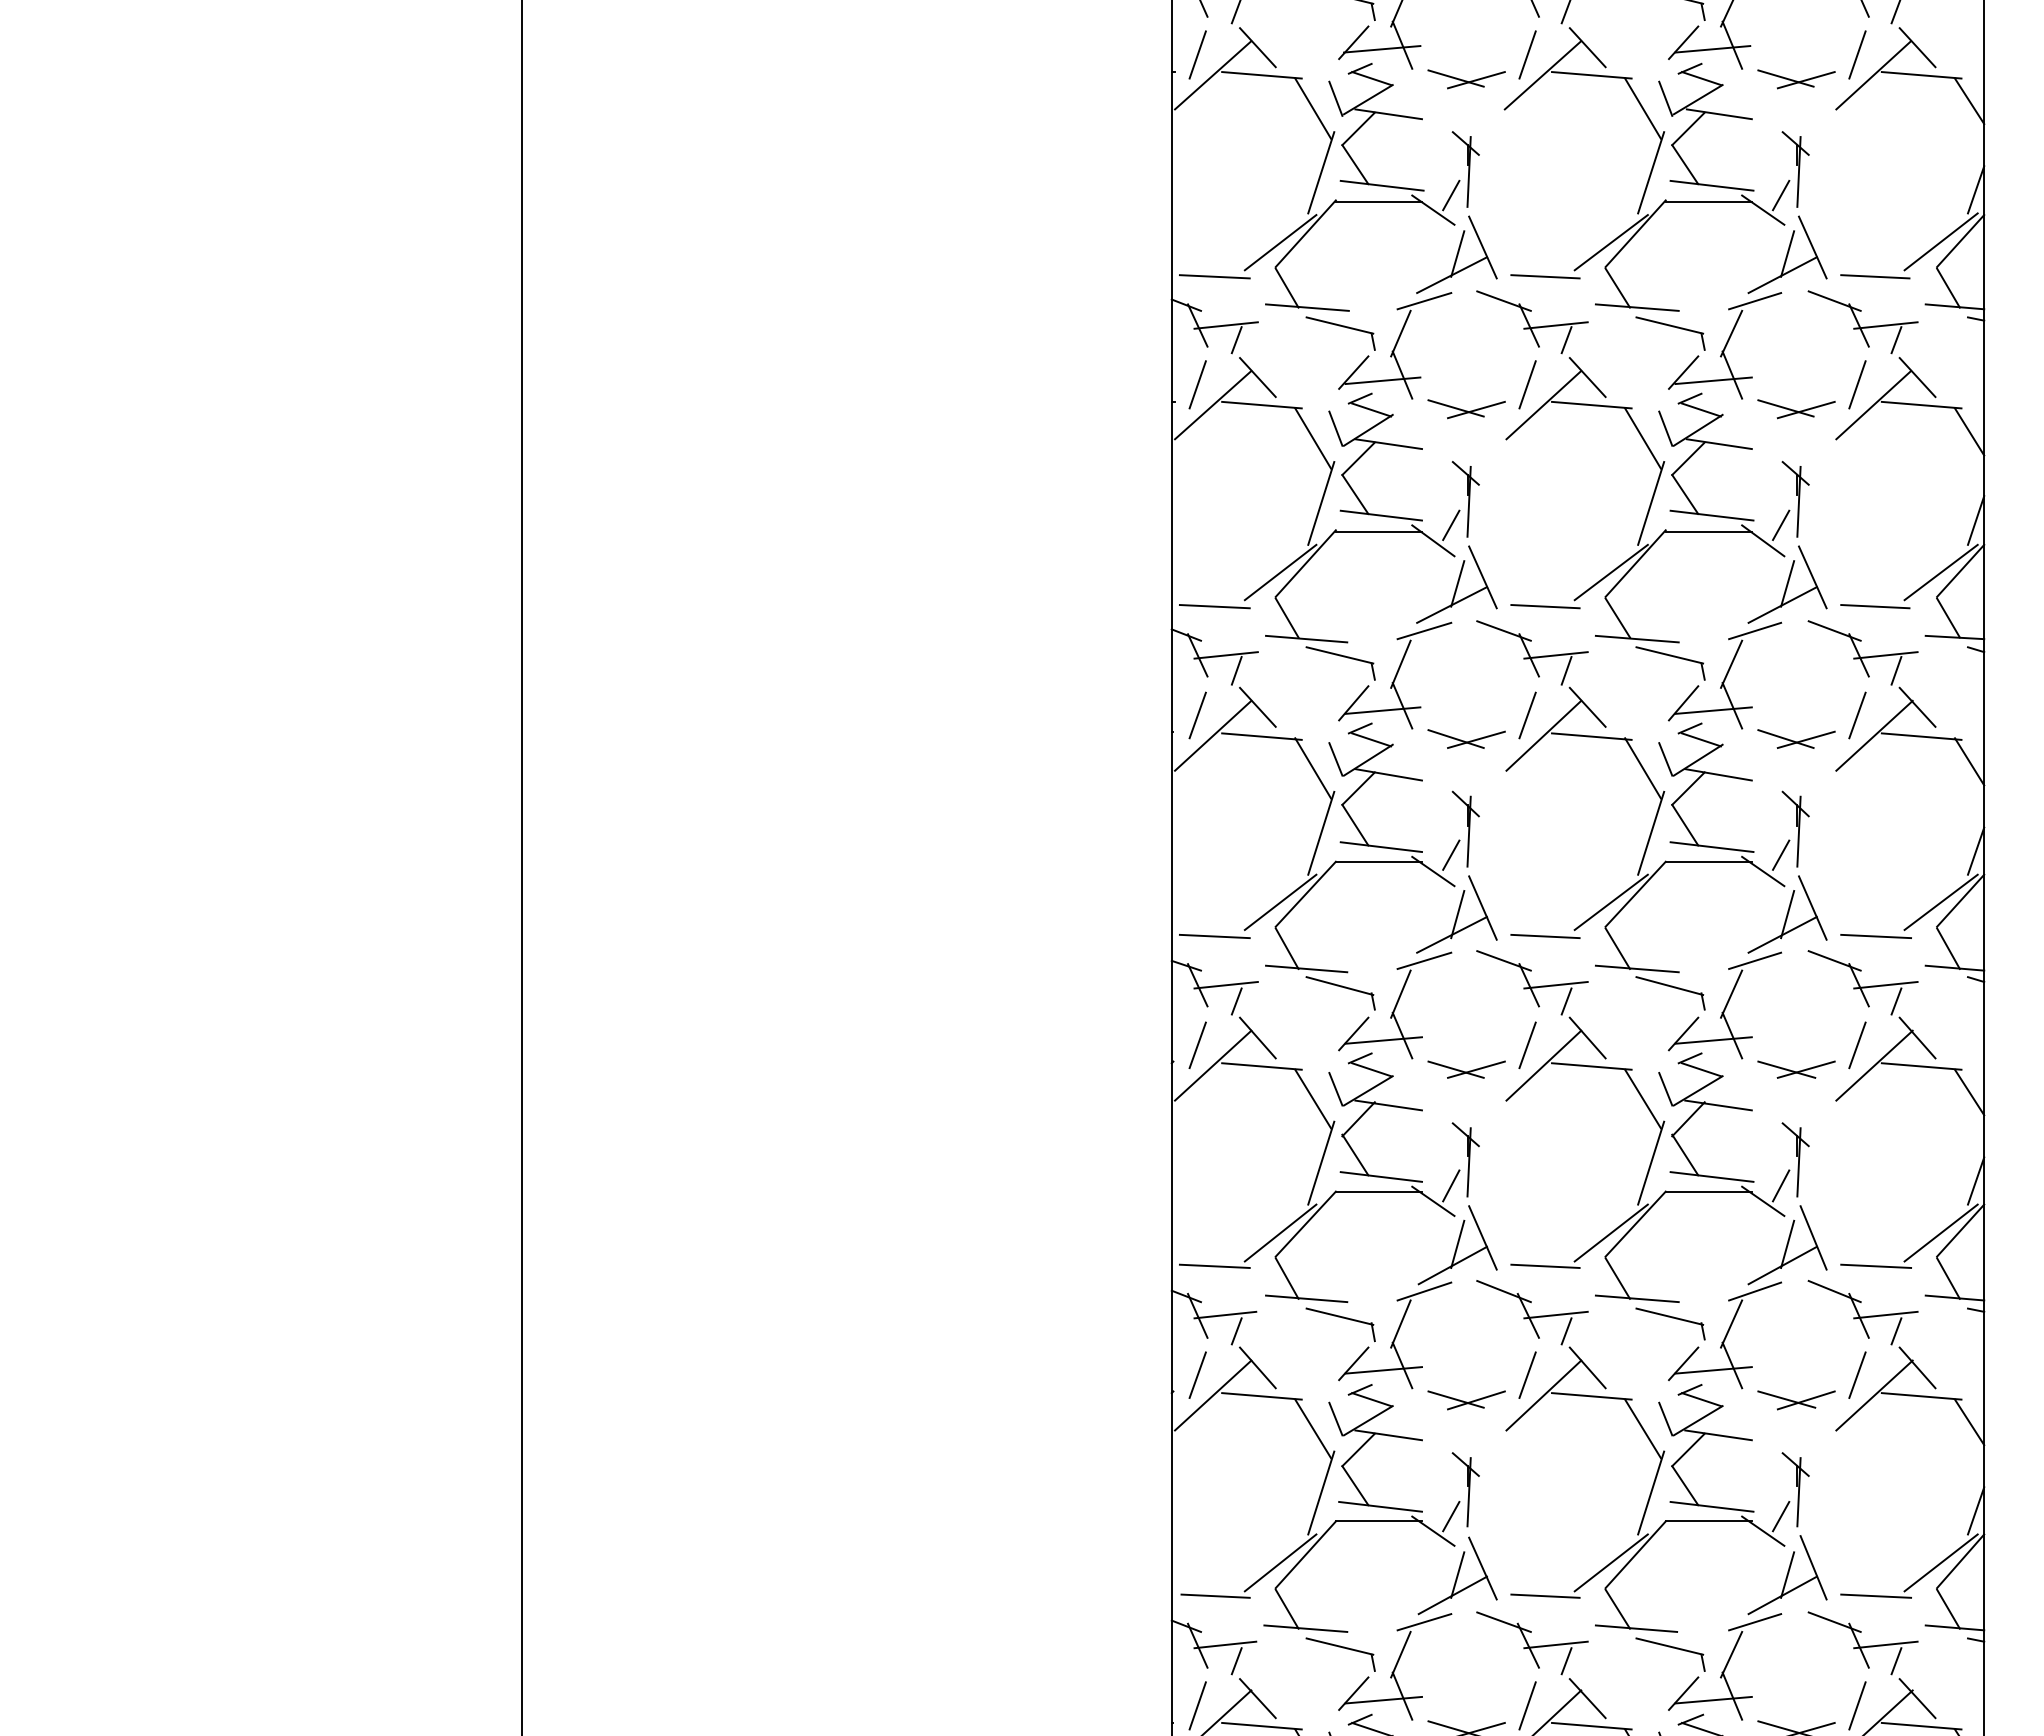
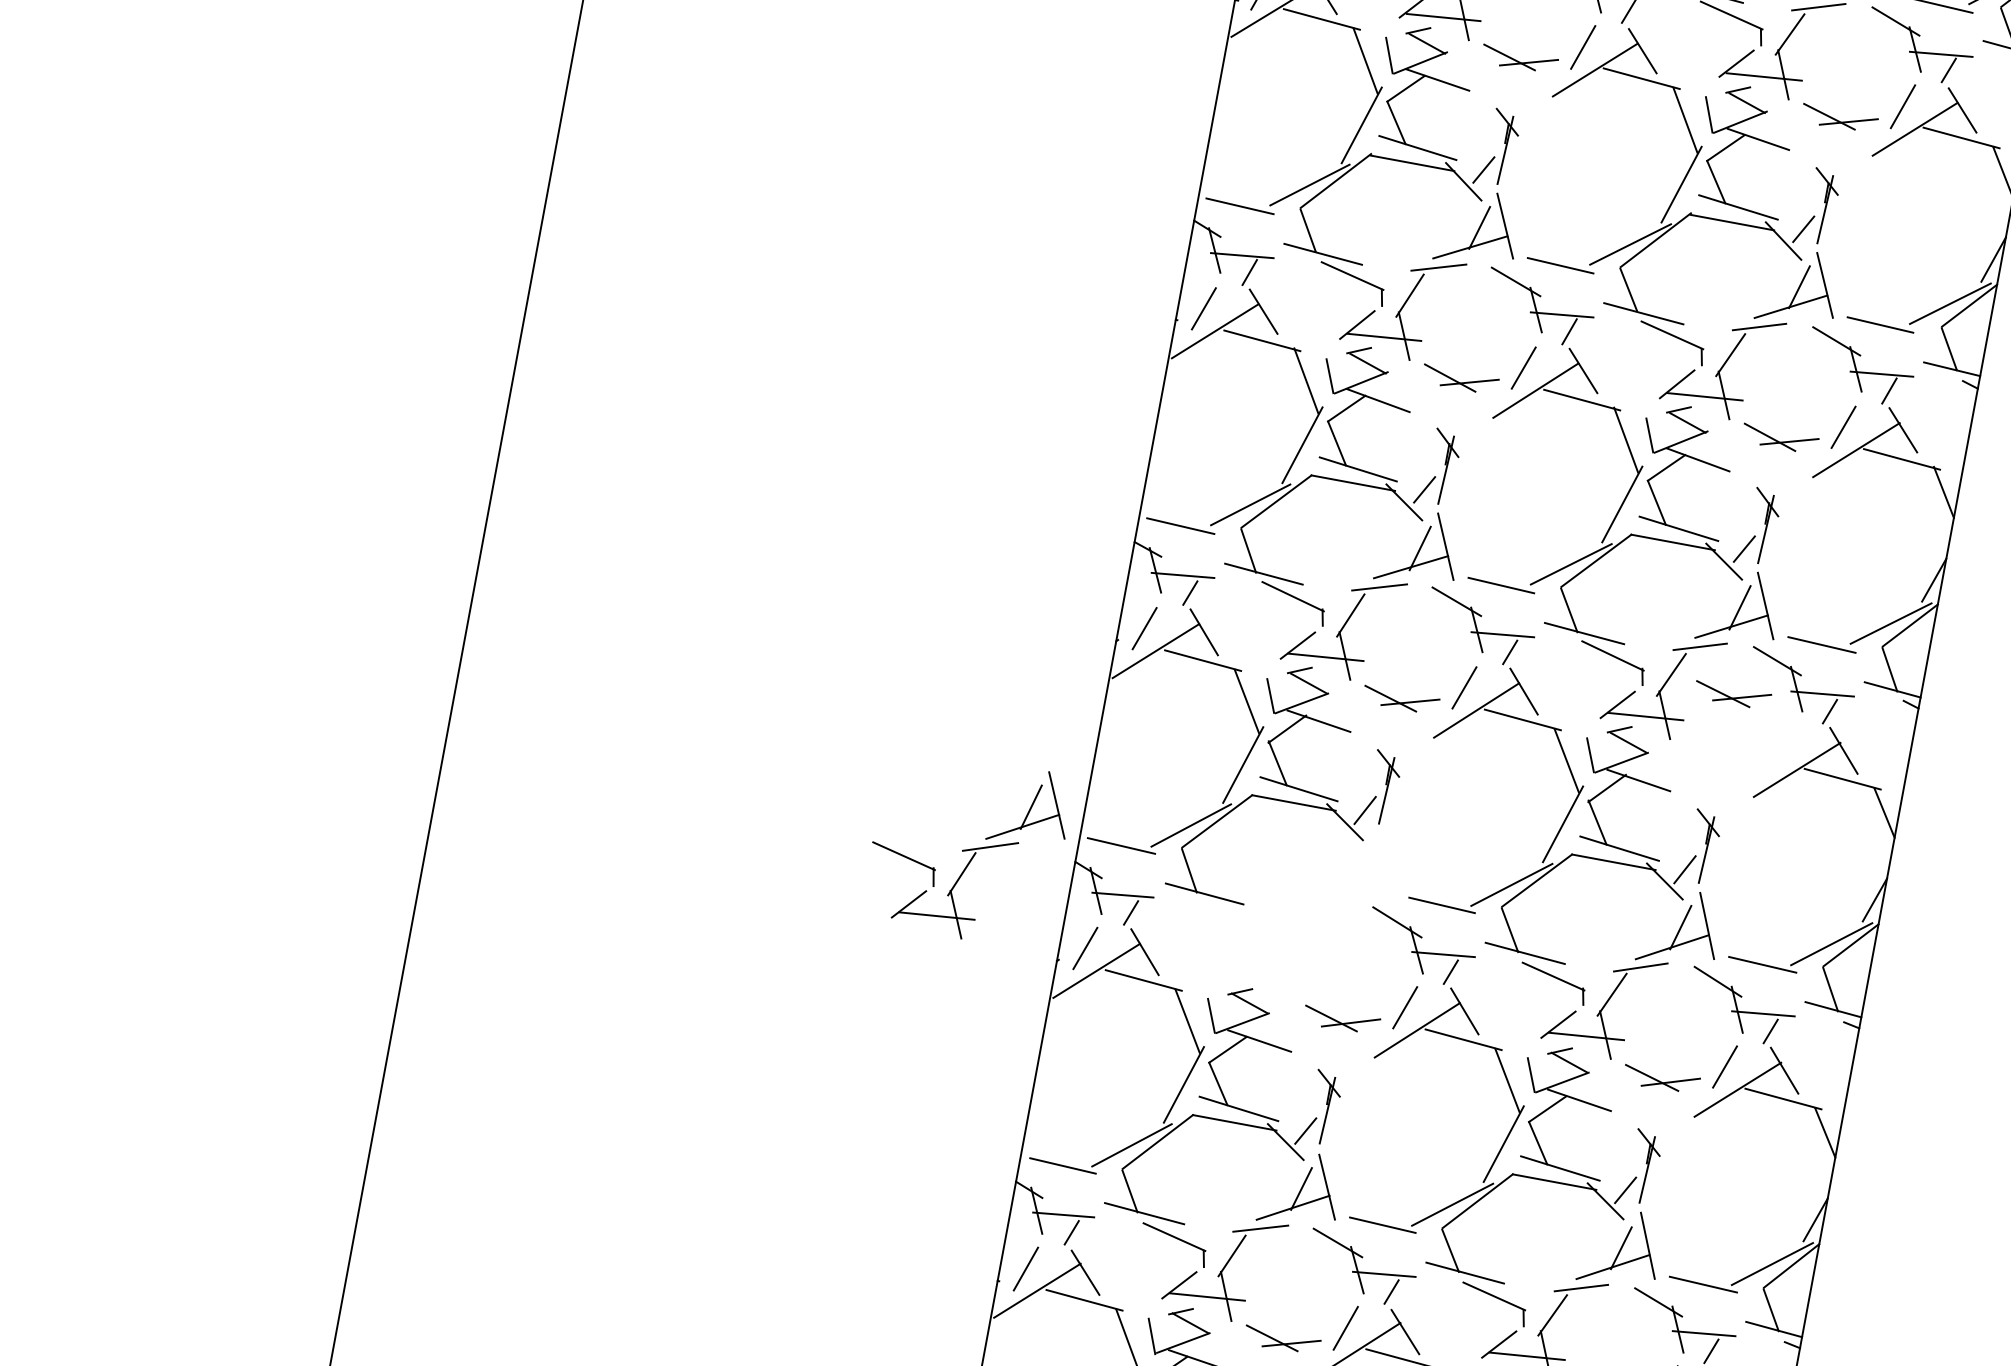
line: (1857, 1045) -> (1784, 747), removed
part: (1796, 1069) -> (1732, 695), moved
part: (1401, 1297) -> (967, 848), moved

